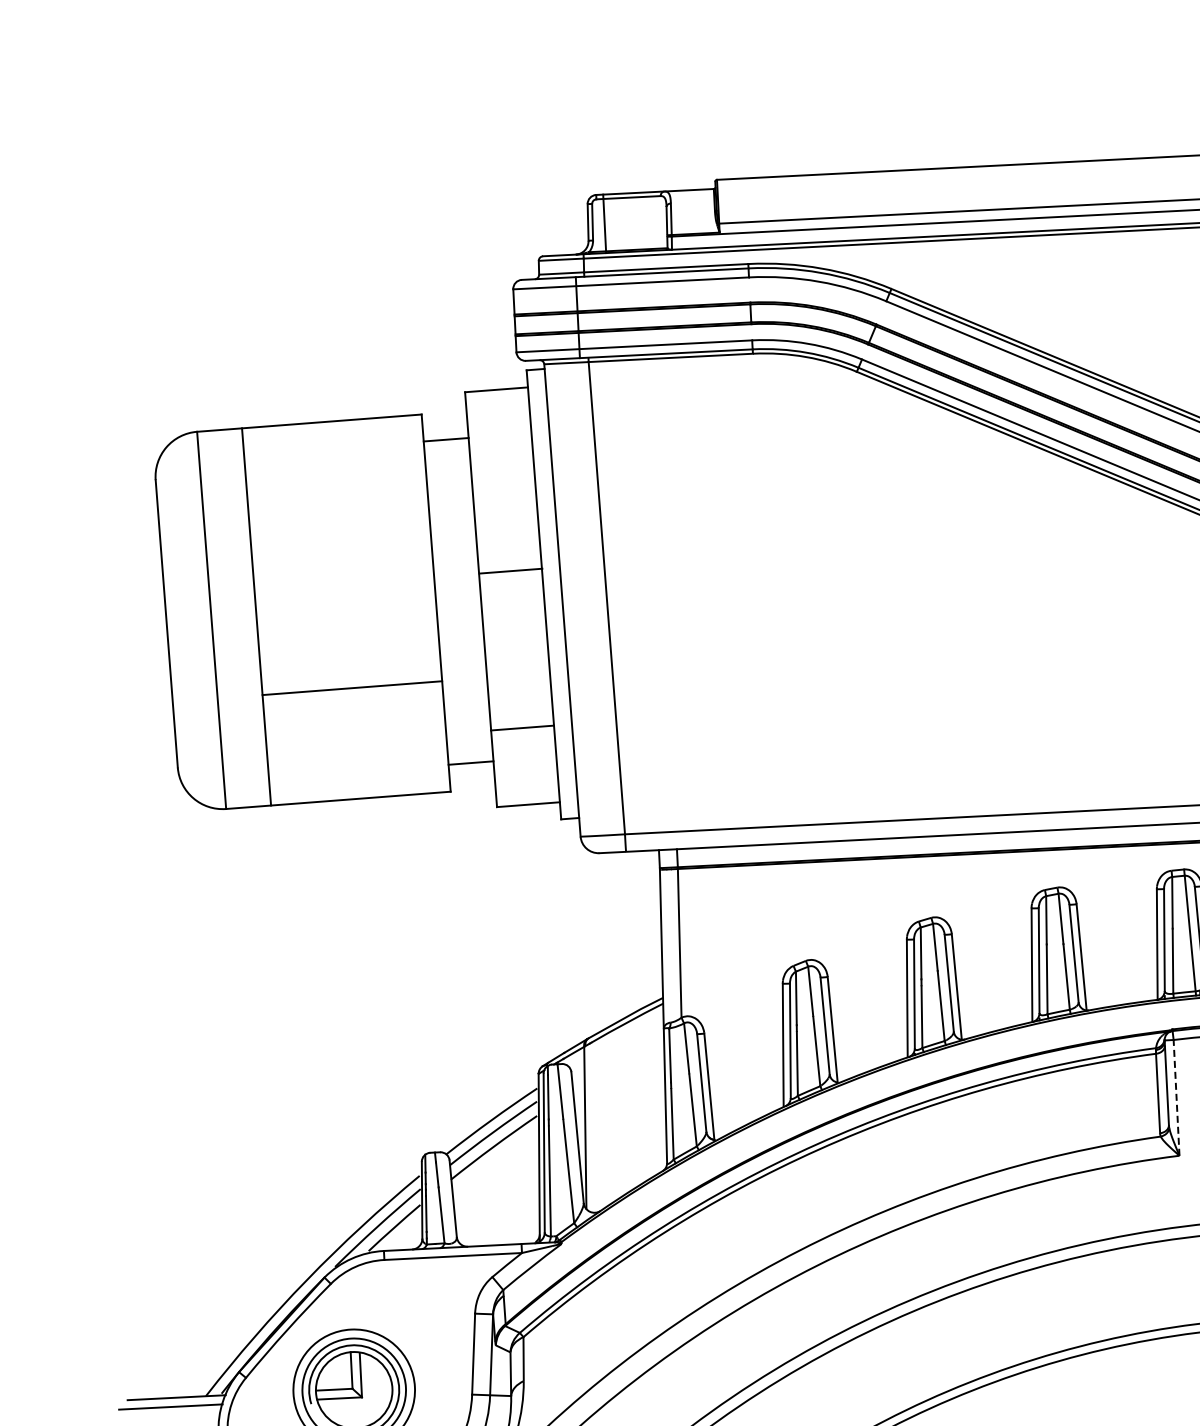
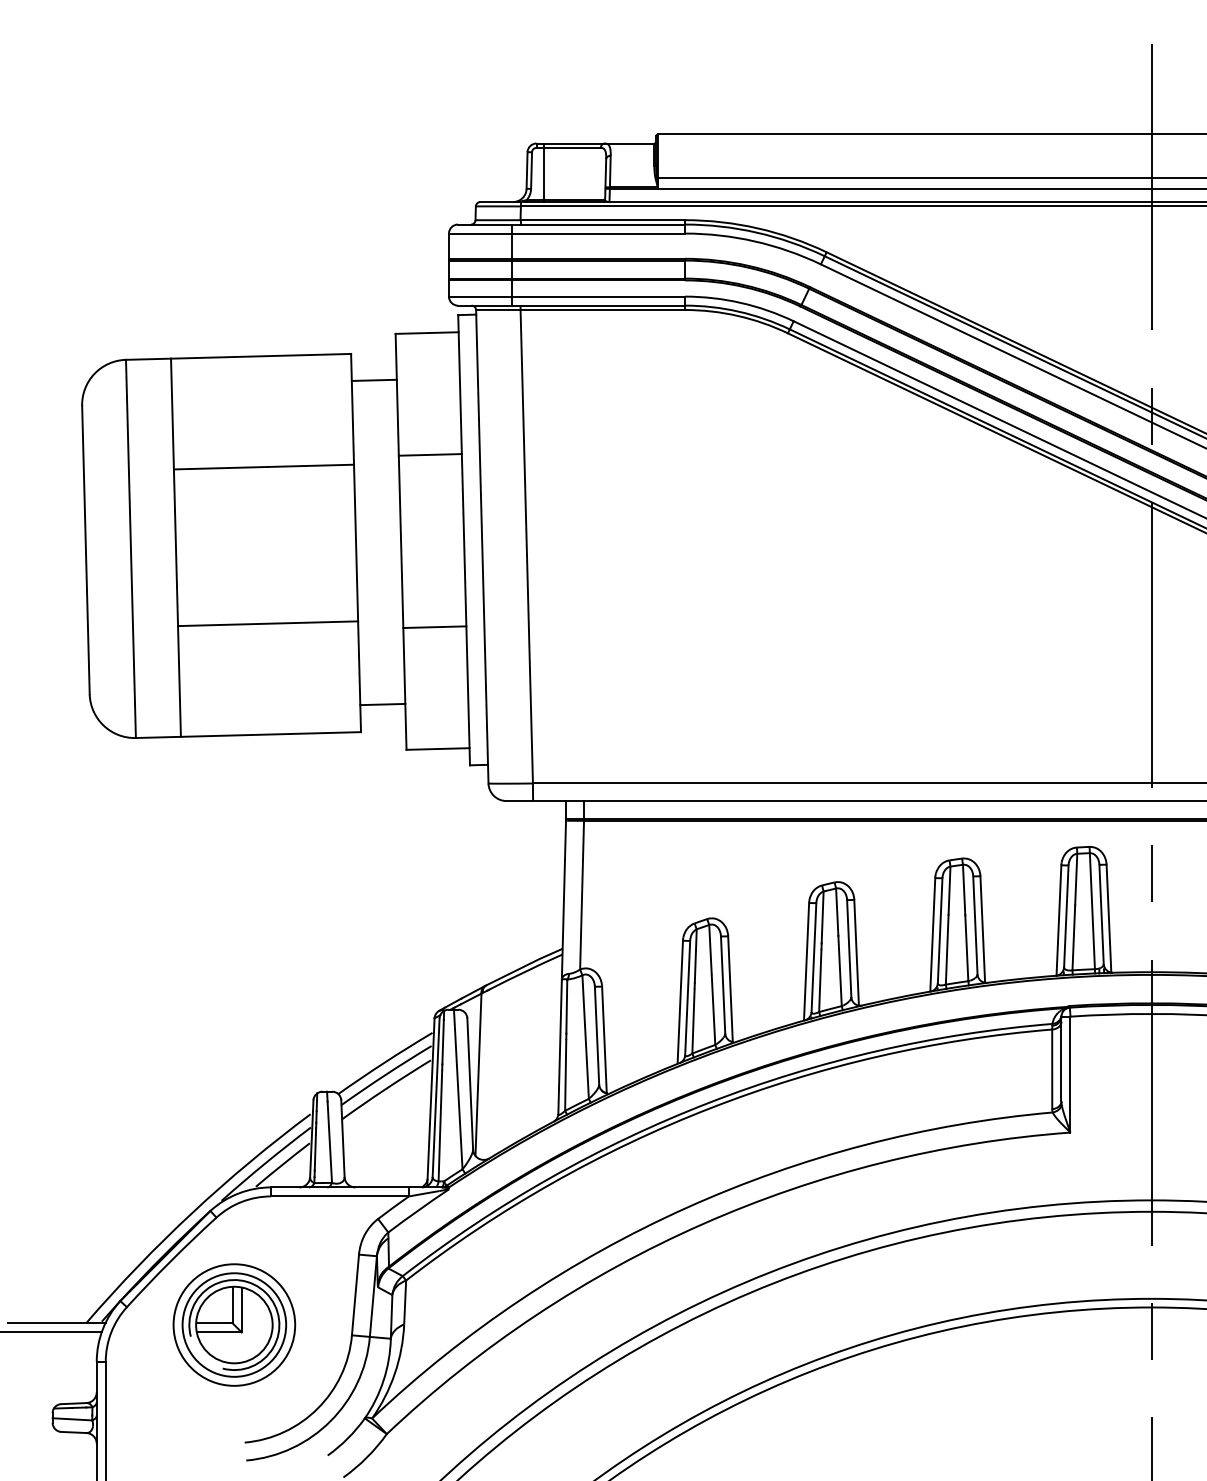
line: (339, 531) -> (263, 466), added
line: (510, 570) -> (429, 454), moved
line: (522, 728) -> (434, 627), moved
line: (1176, 1097) -> (1070, 1074), dashed -> solid

